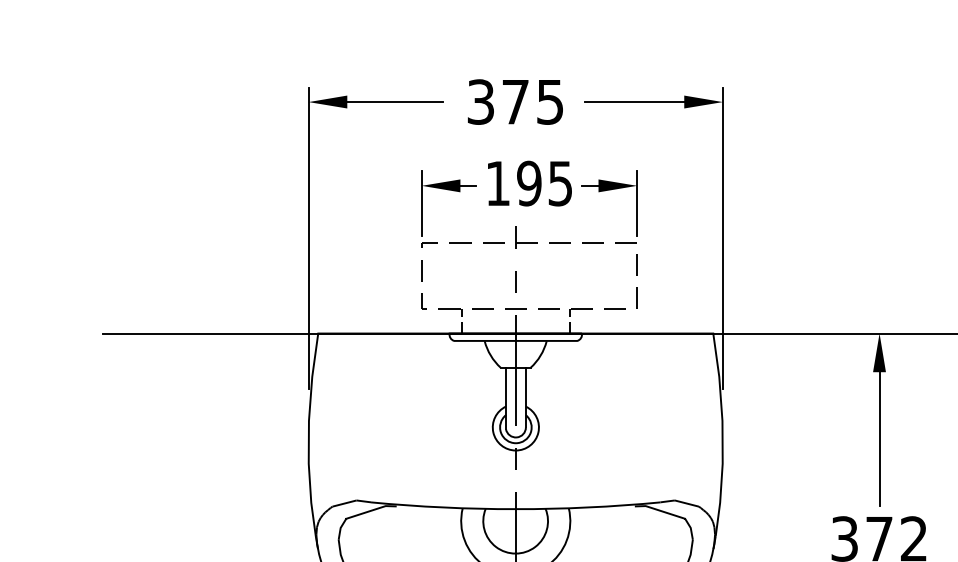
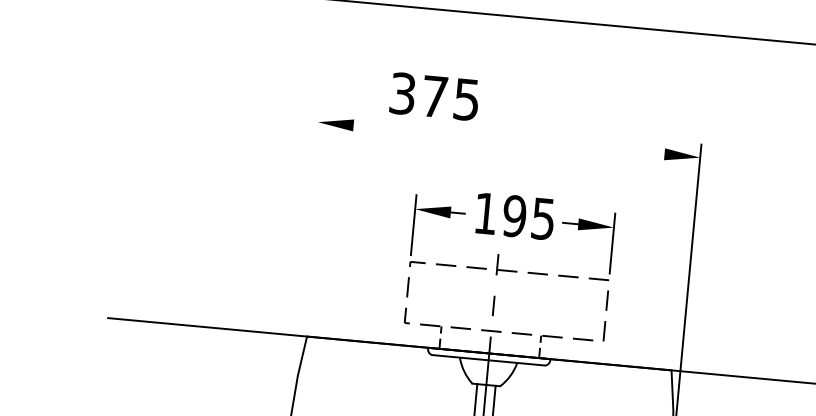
text: (515, 101) -> (434, 96), moved
line: (392, 102) -> (395, 129), removed
line: (637, 102) -> (621, 150), removed
line: (308, 237) -> (306, 247), removed

